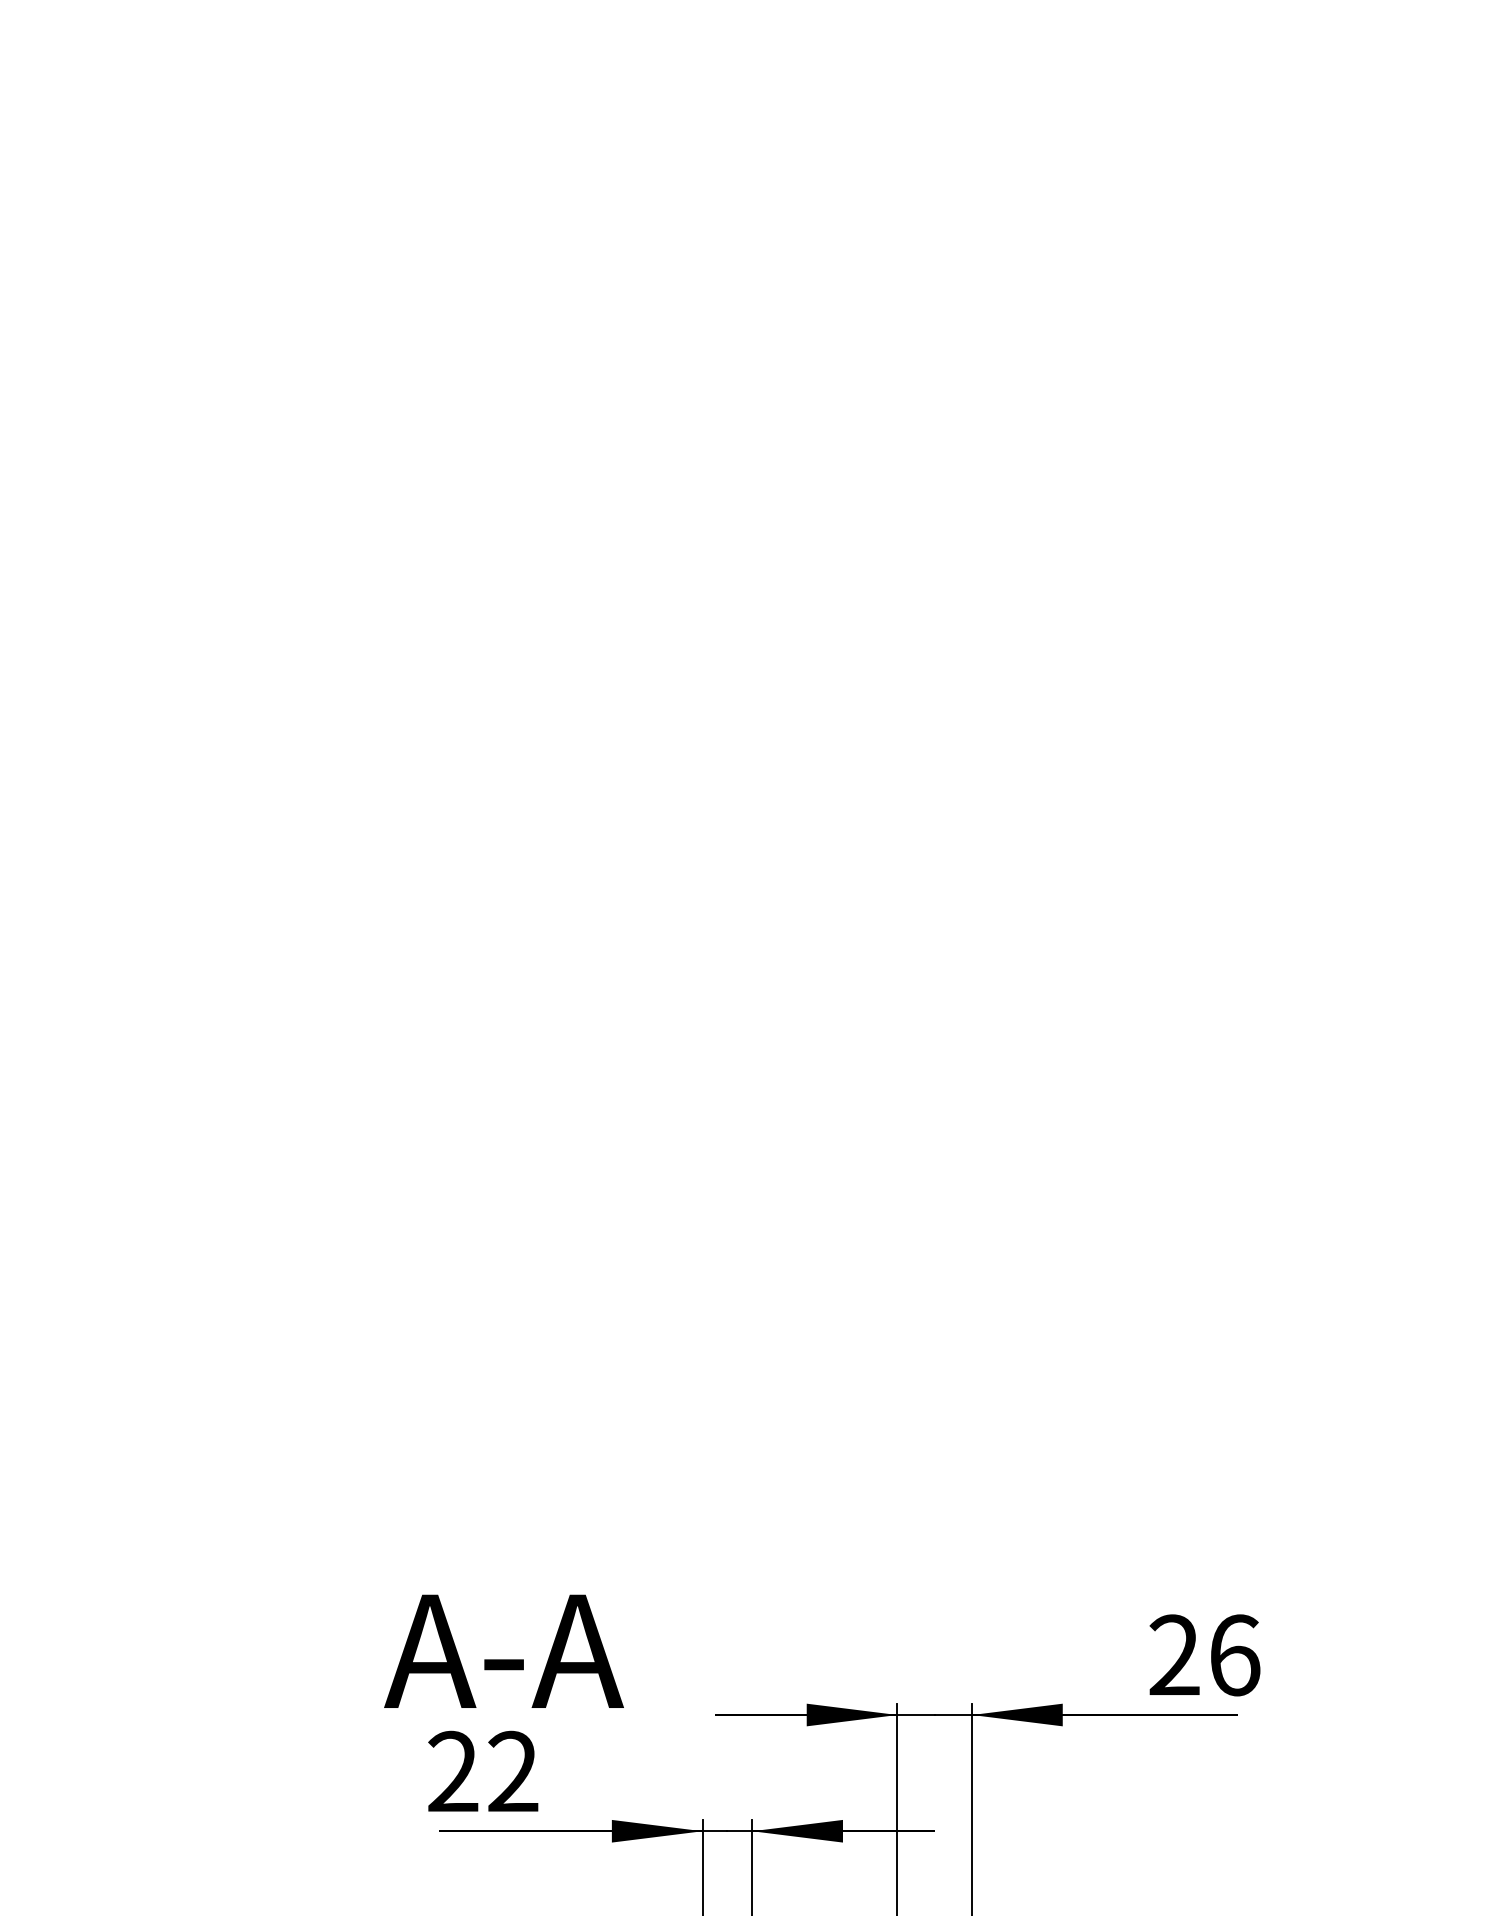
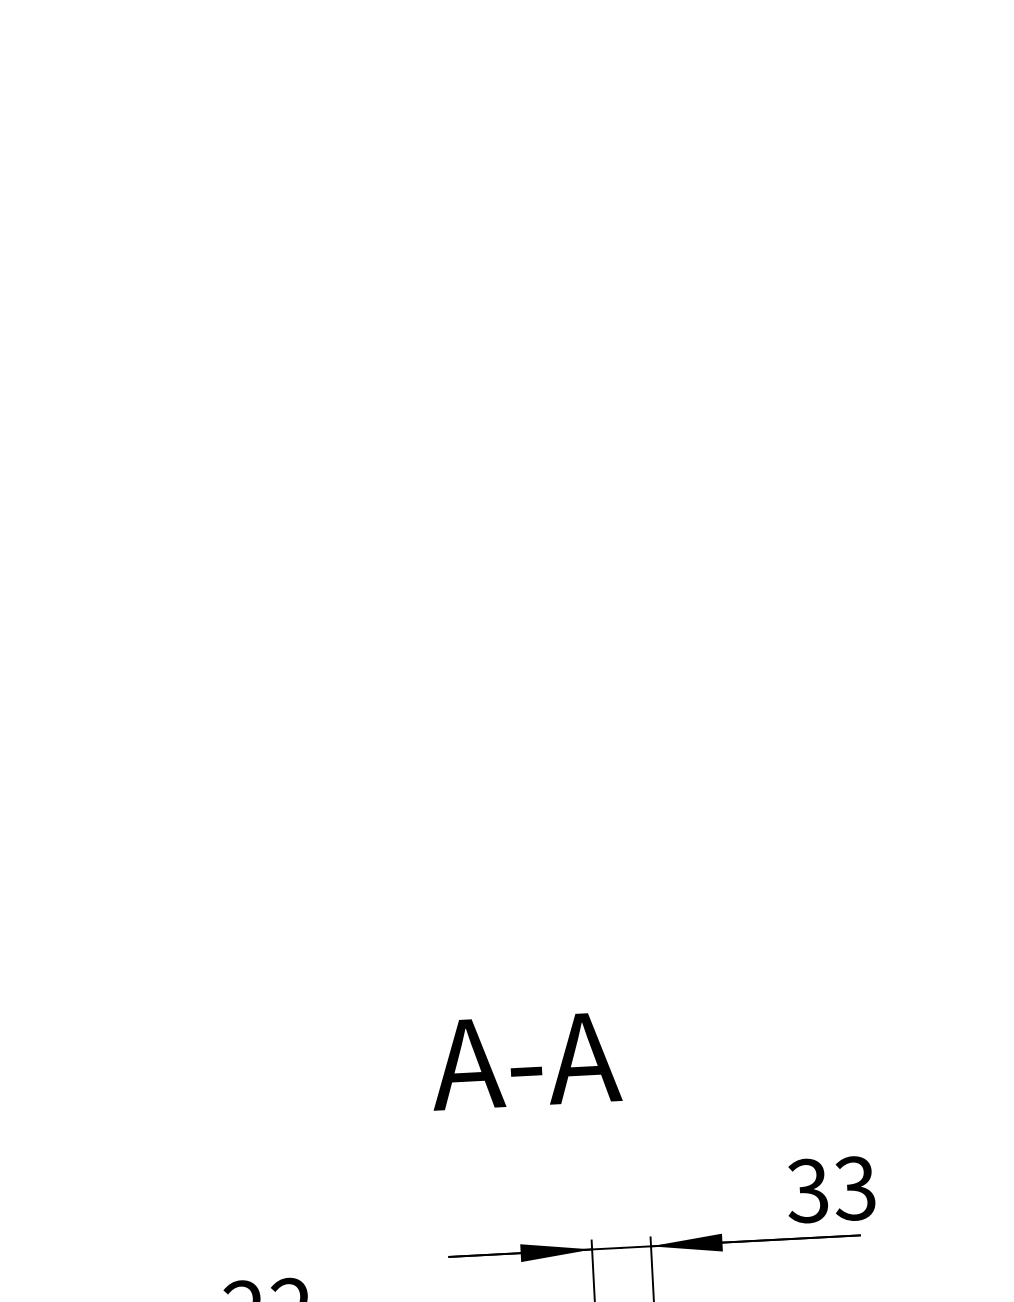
text: (503, 1650) -> (525, 1060), moved
text: (1204, 1655) -> (831, 1189), 26 -> 33

